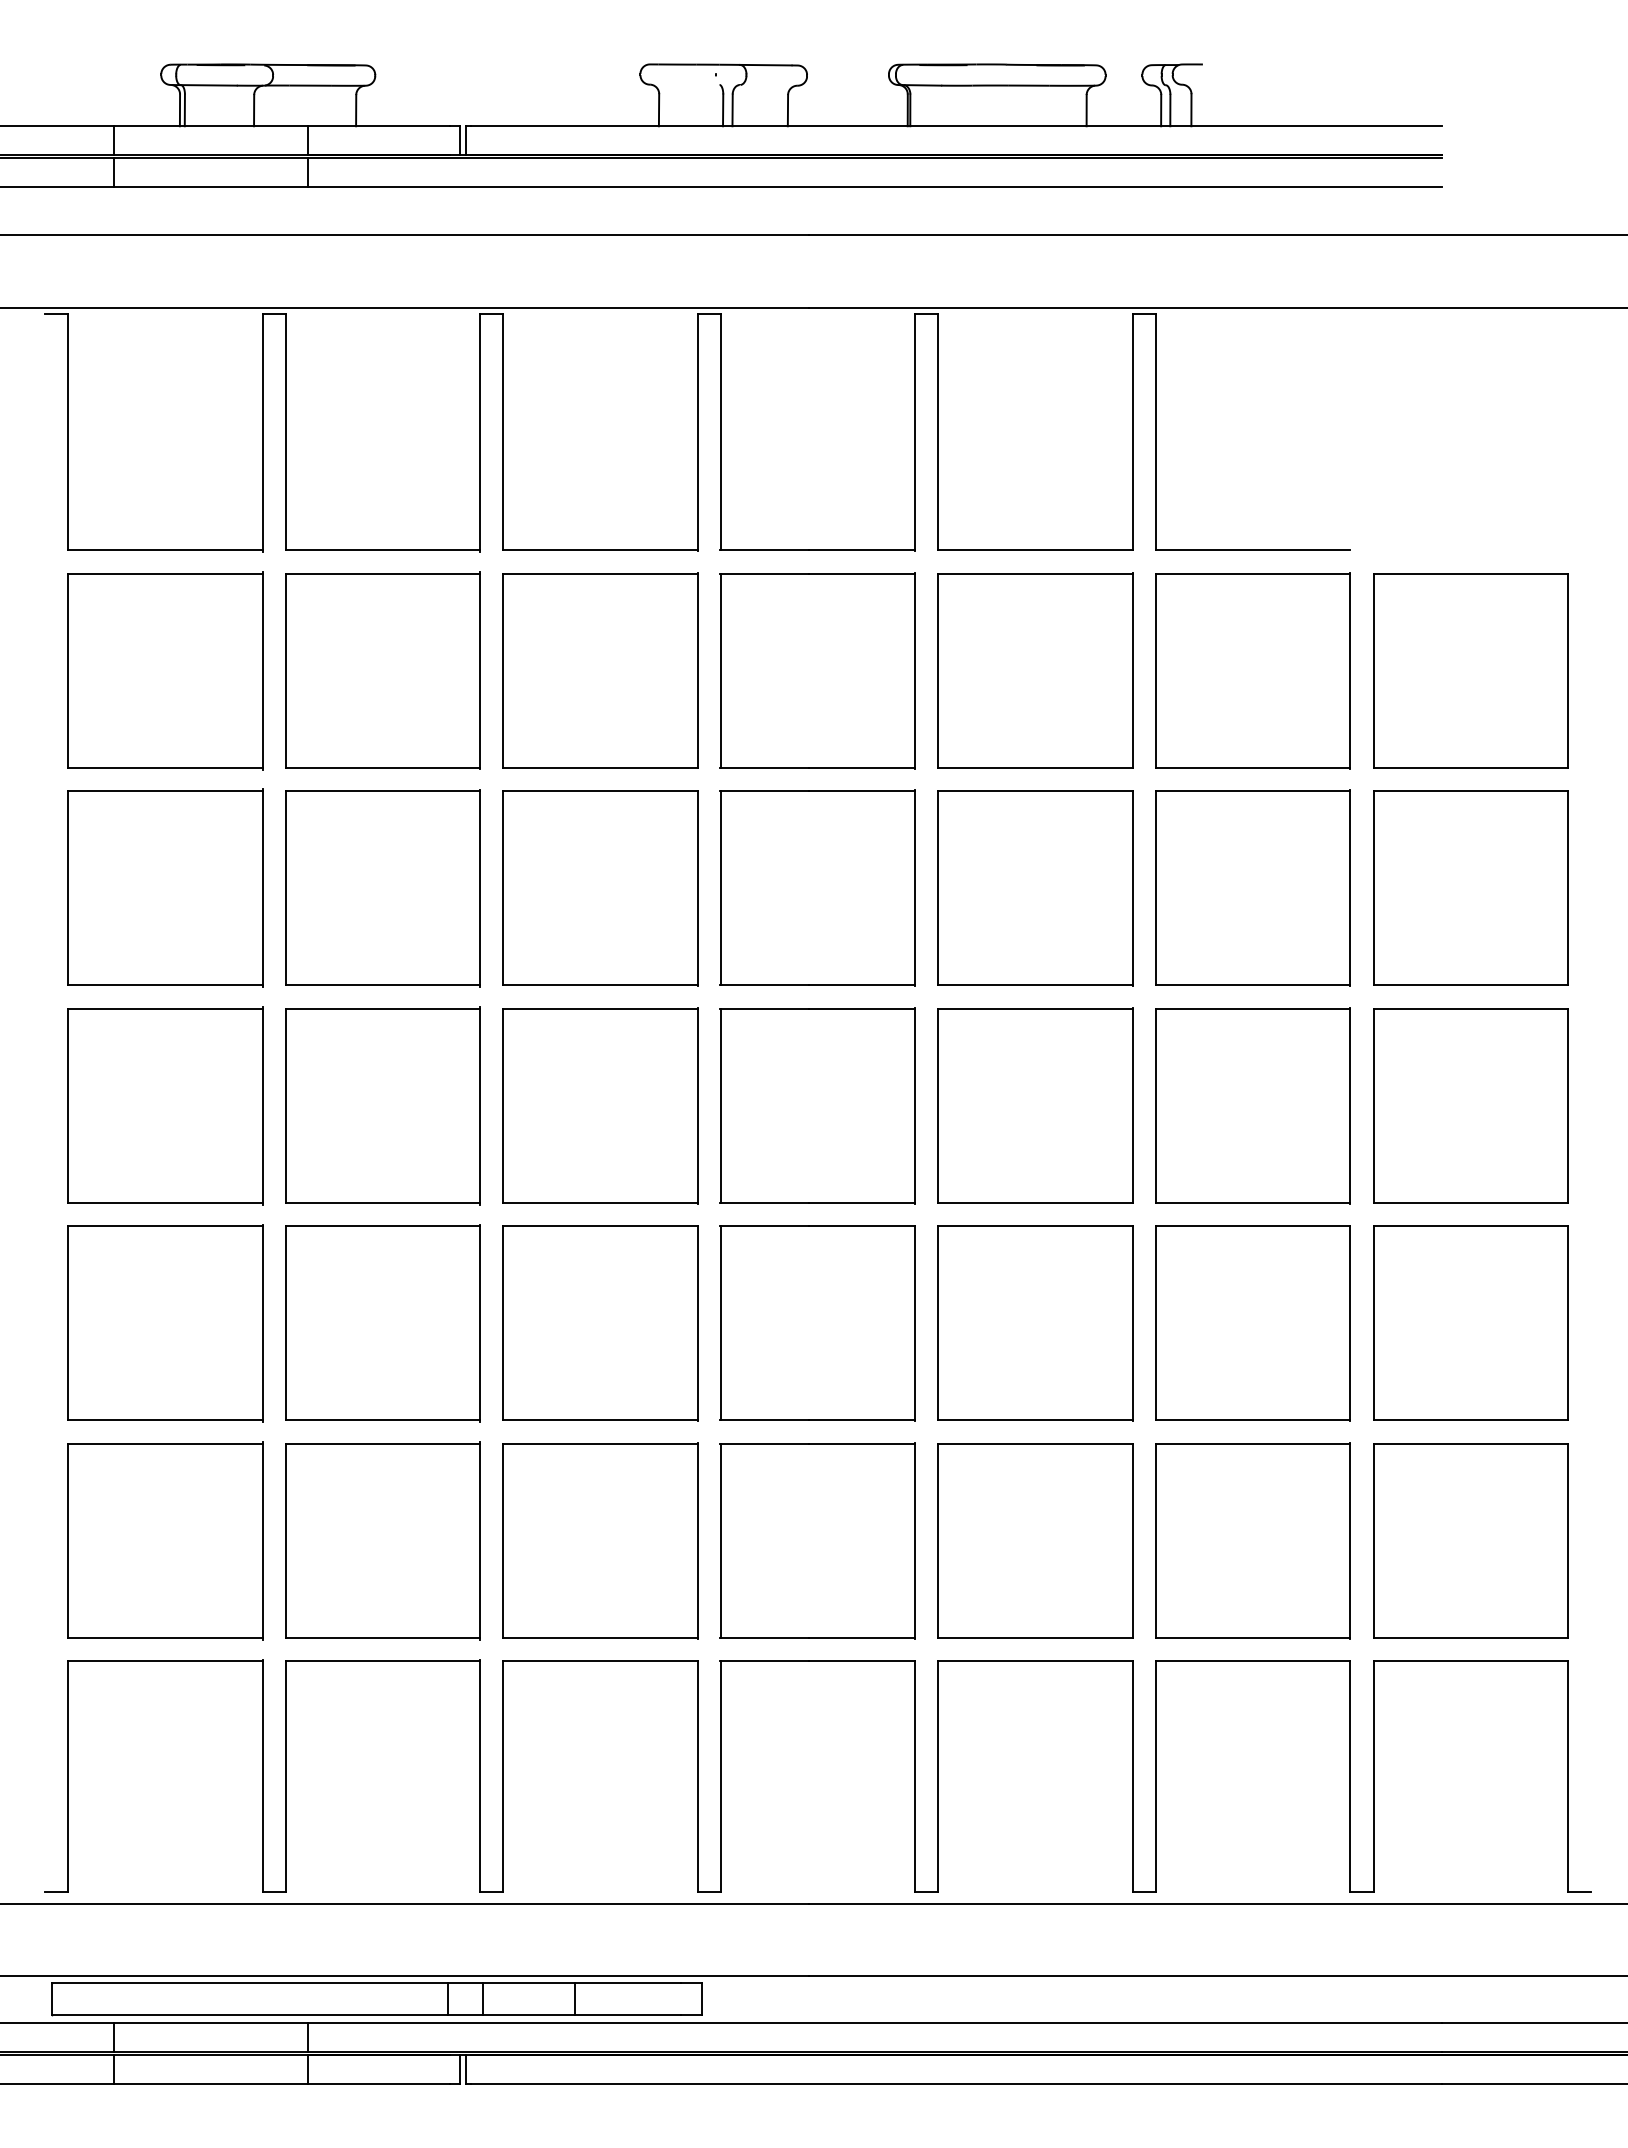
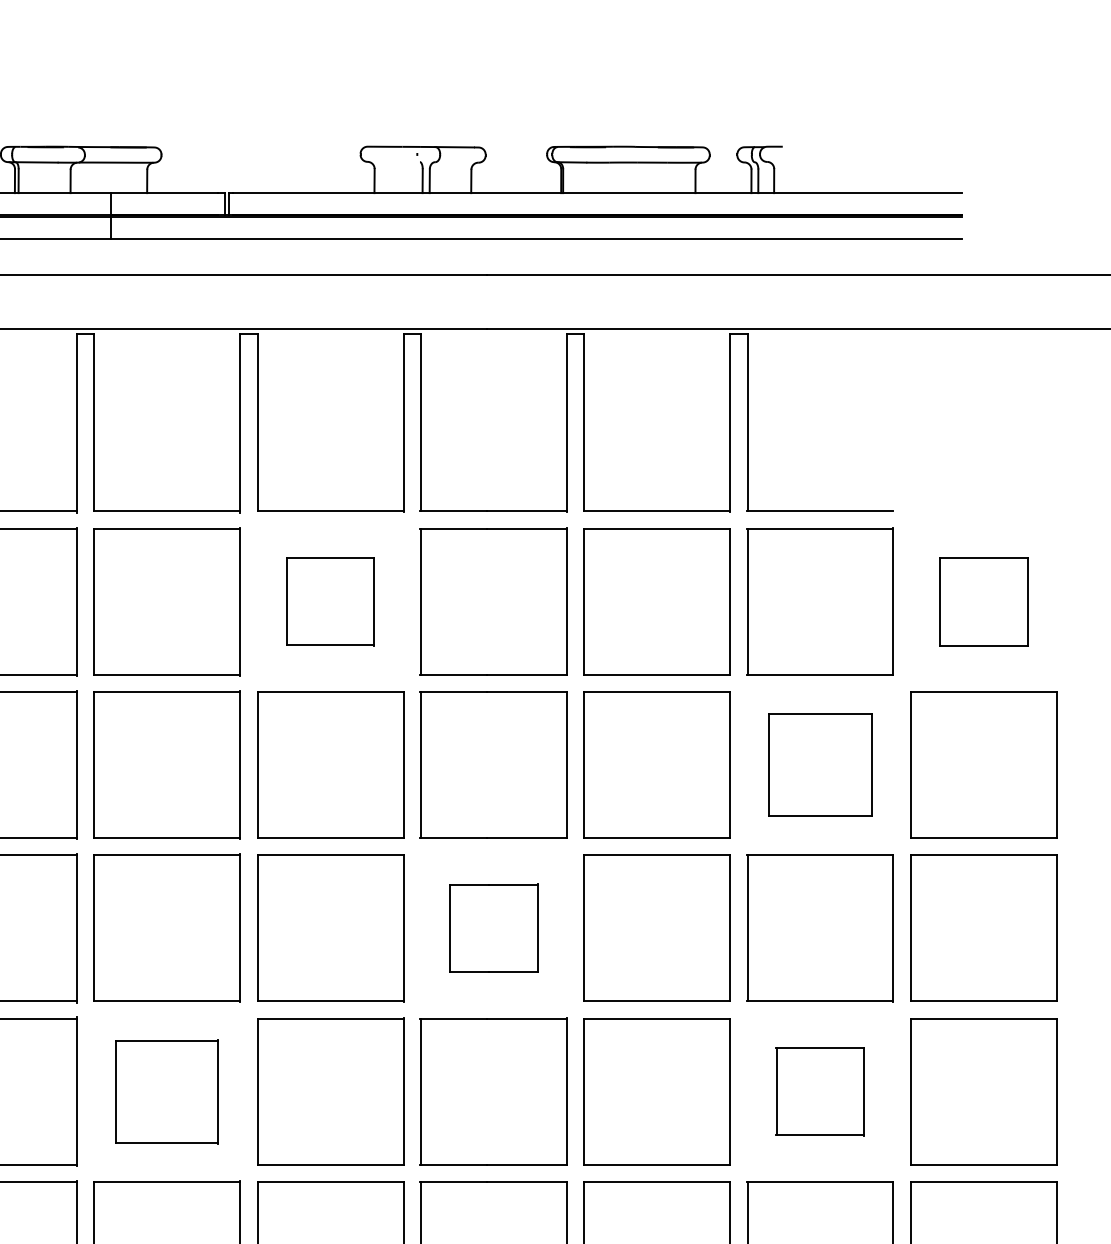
part: (600, 670) -> (330, 601), size x0.6
part: (1470, 670) -> (983, 601), size x0.6
part: (1252, 887) -> (819, 764), size x0.7
part: (817, 1105) -> (493, 928), size x0.6
part: (382, 1323) -> (166, 1091), size x0.7
part: (1252, 1323) -> (819, 1091), size x0.6

